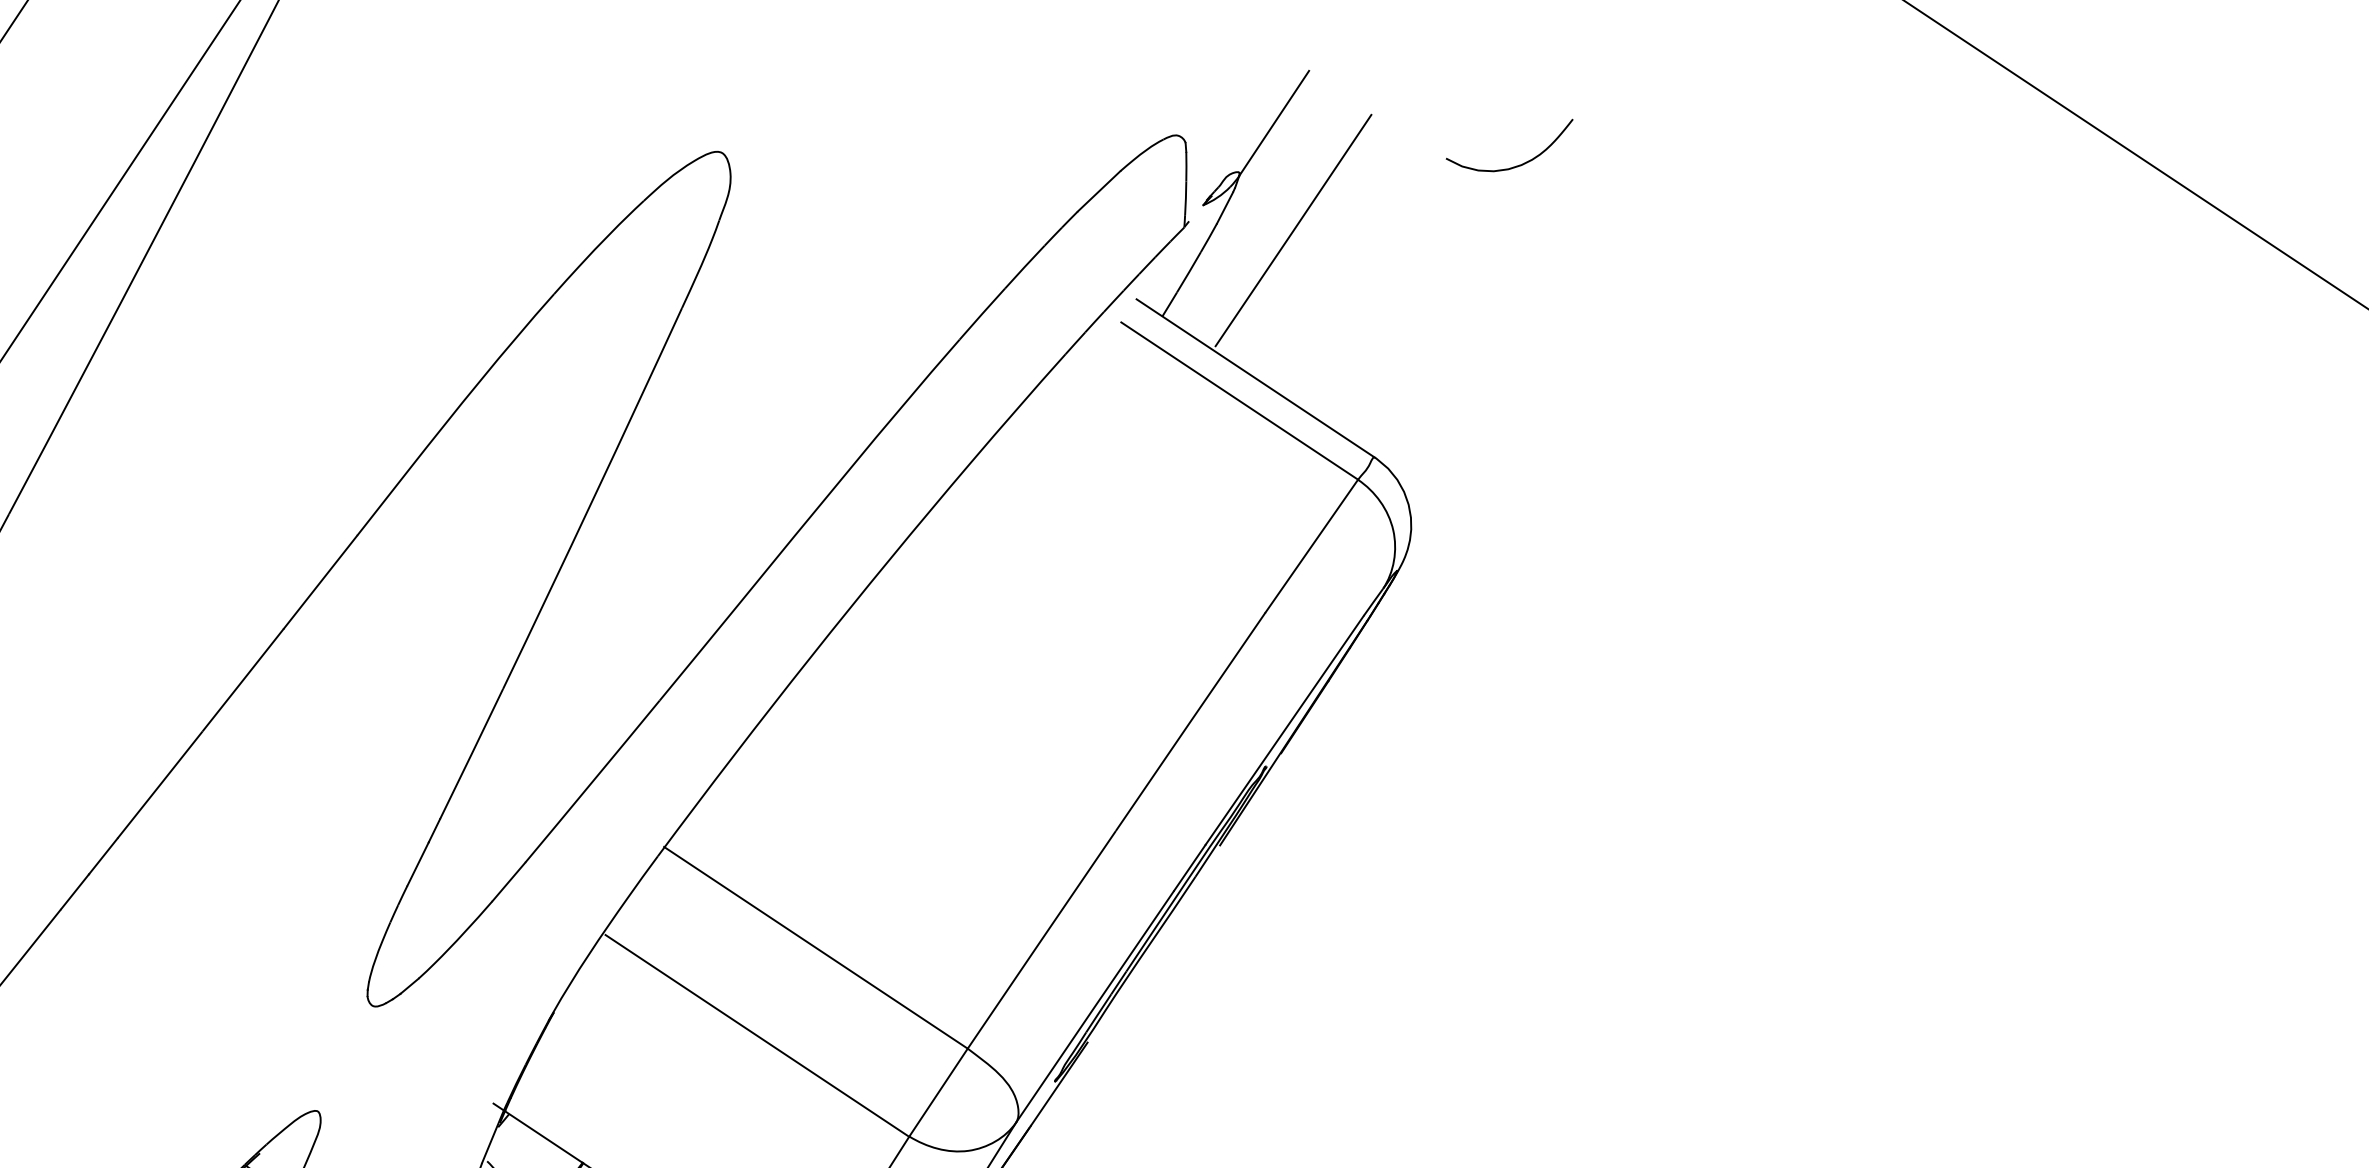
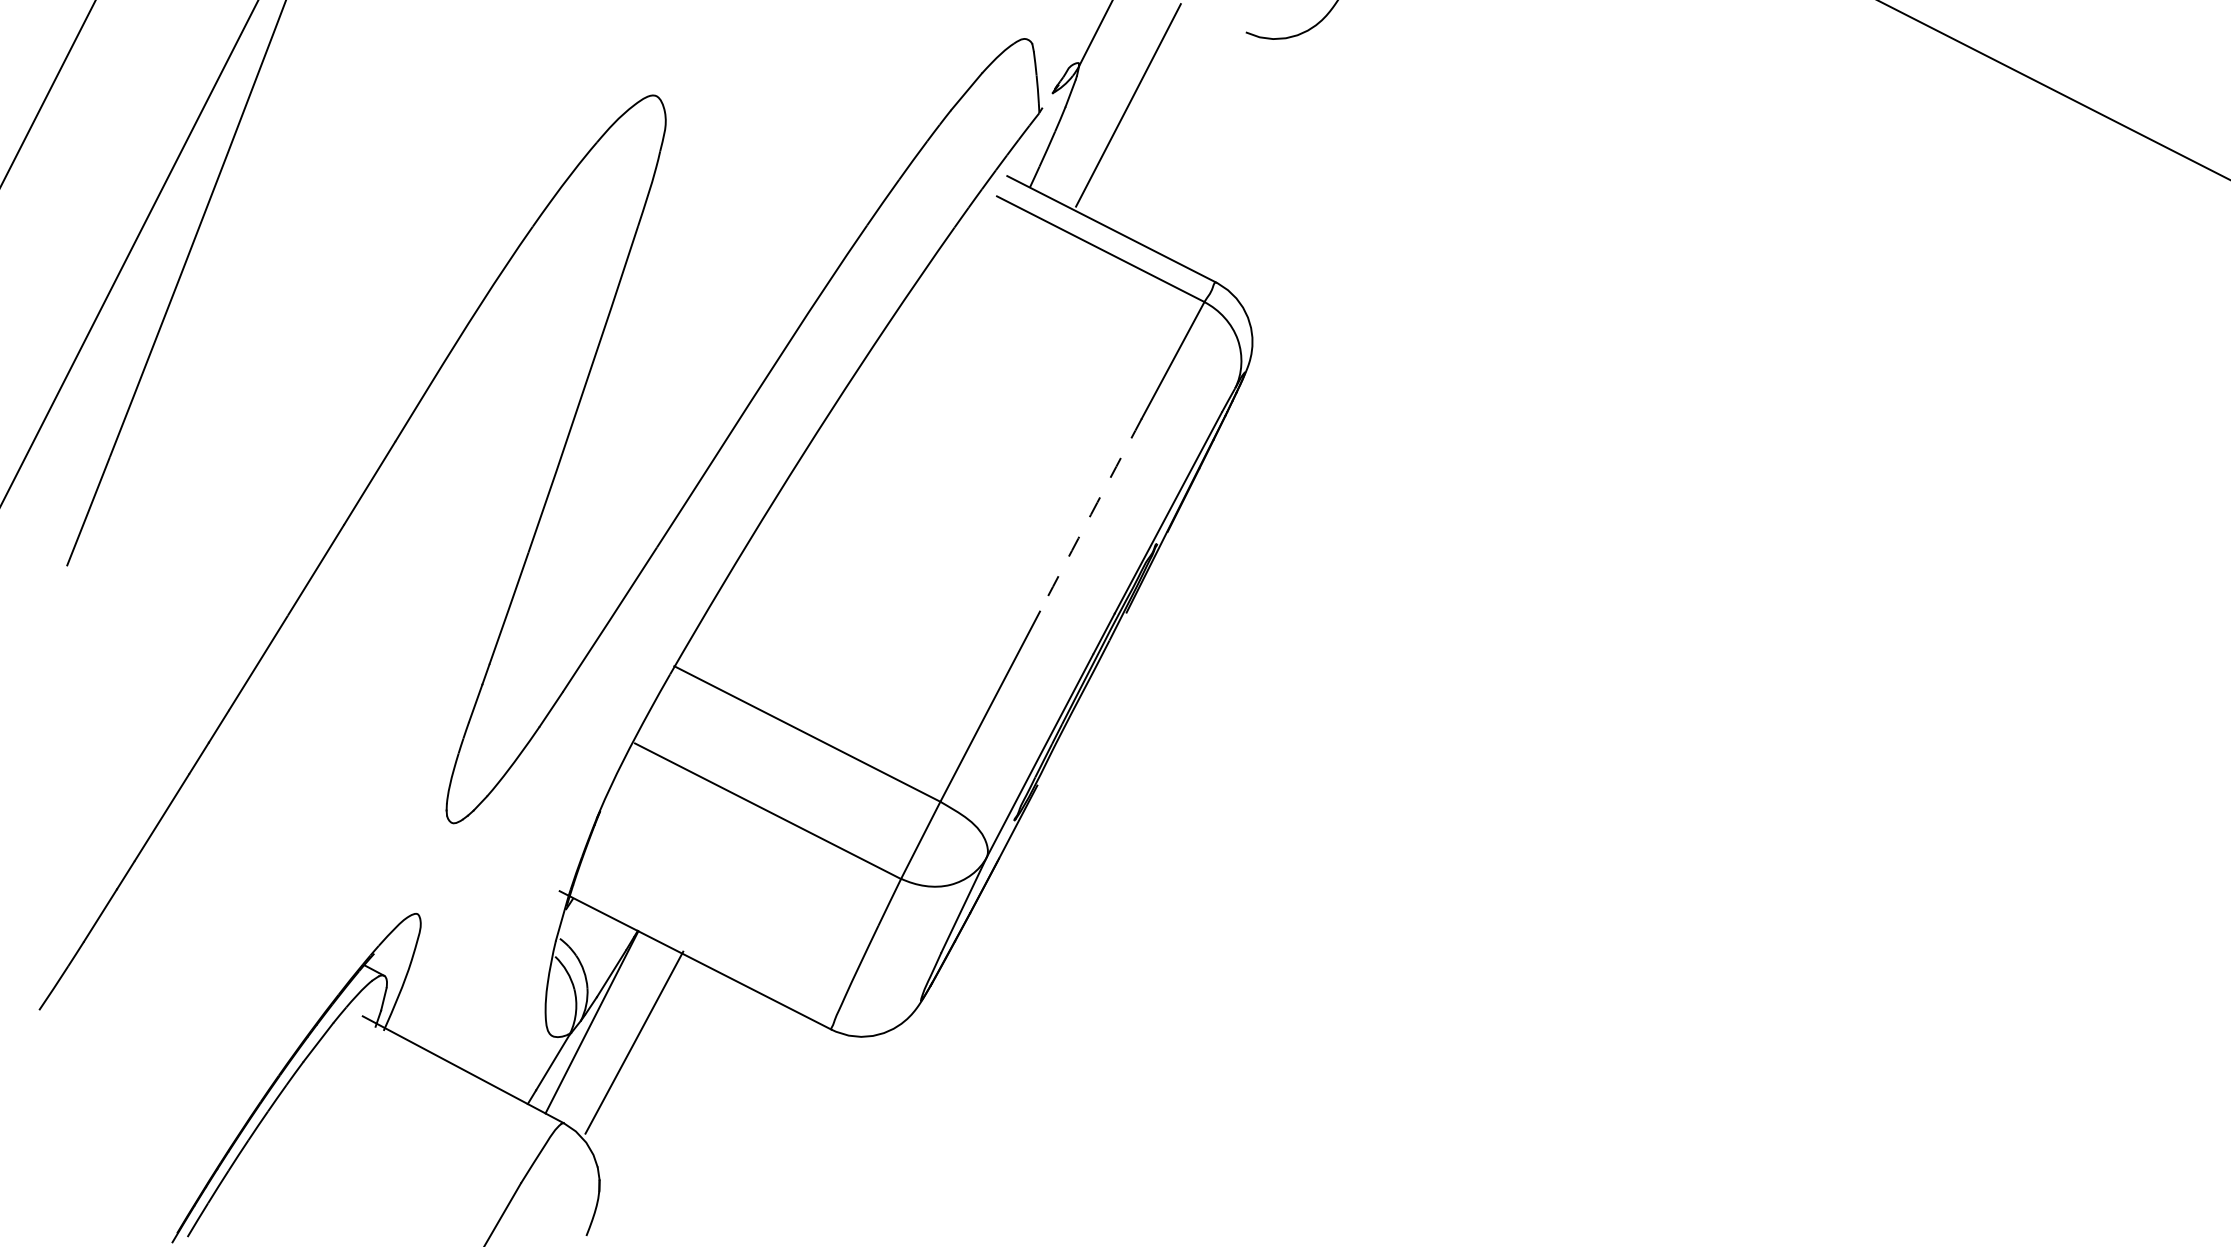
arc: (1191, 721) -> (1091, 514), solid -> dashed

